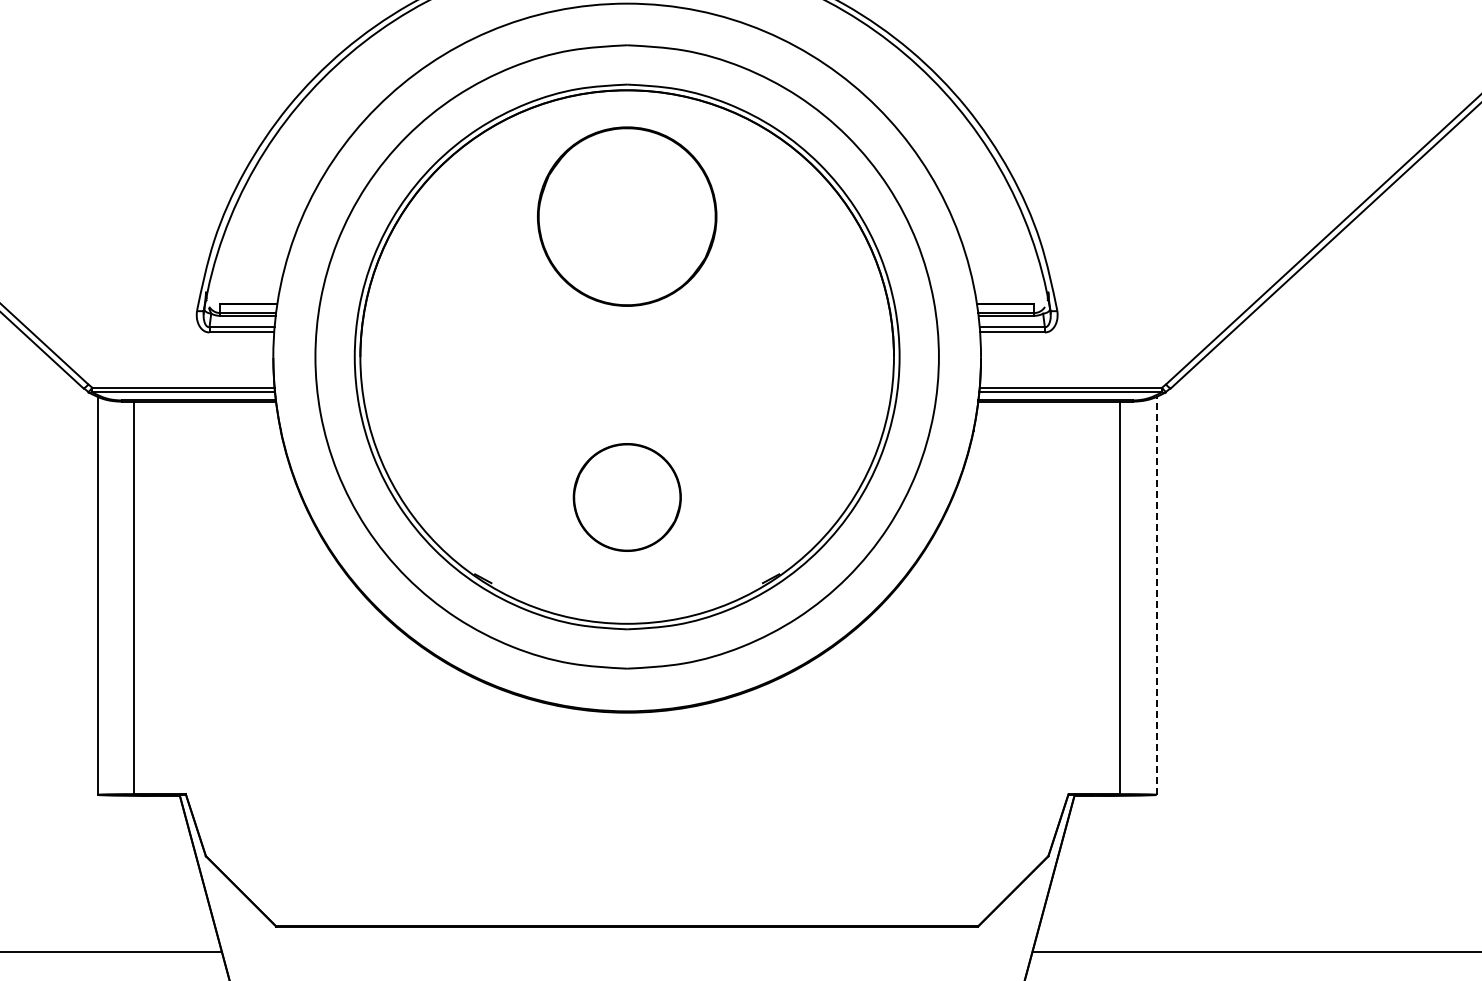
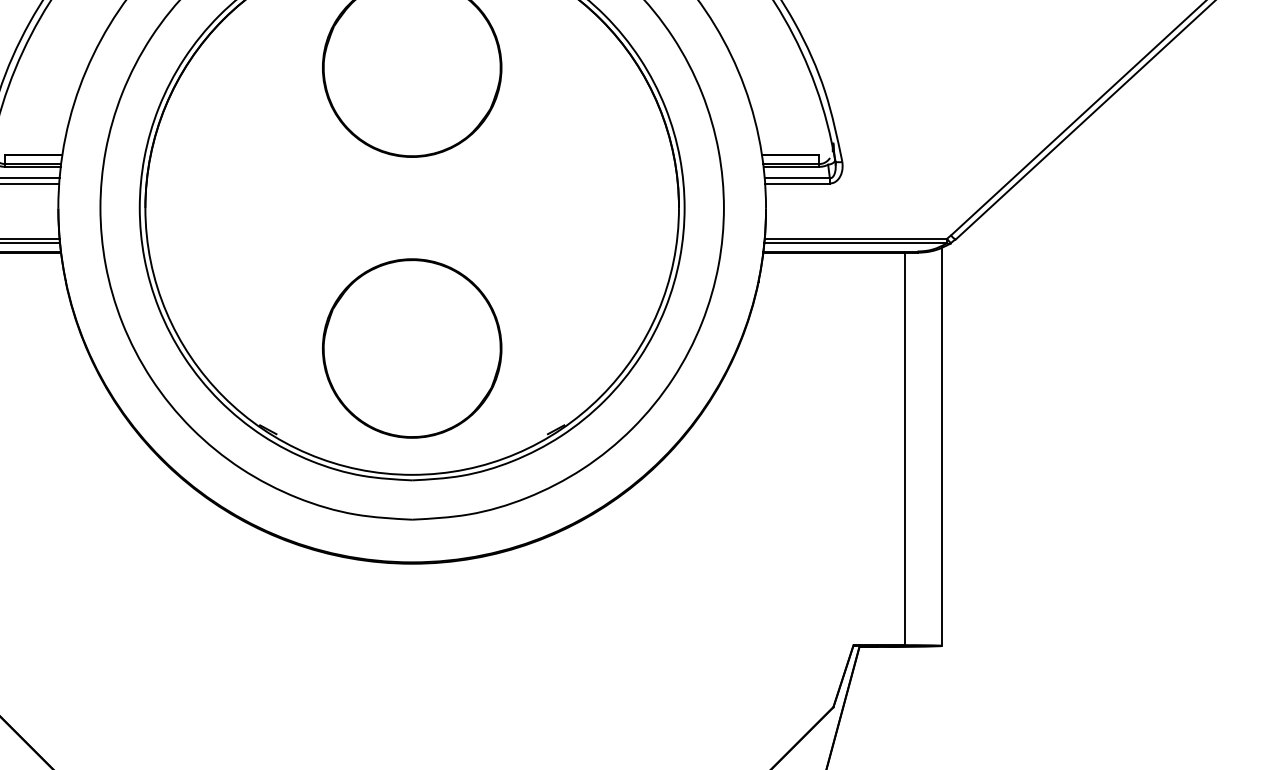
part: (627, 497) -> (412, 348), size x1.67
line: (1156, 595) -> (941, 446), dashed -> solid

